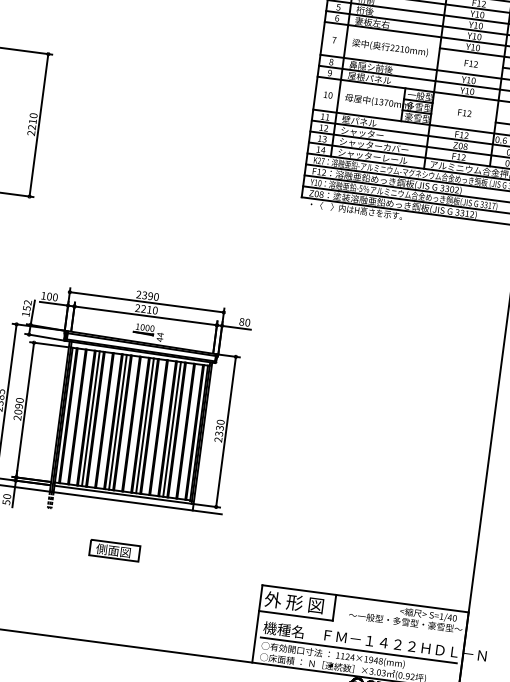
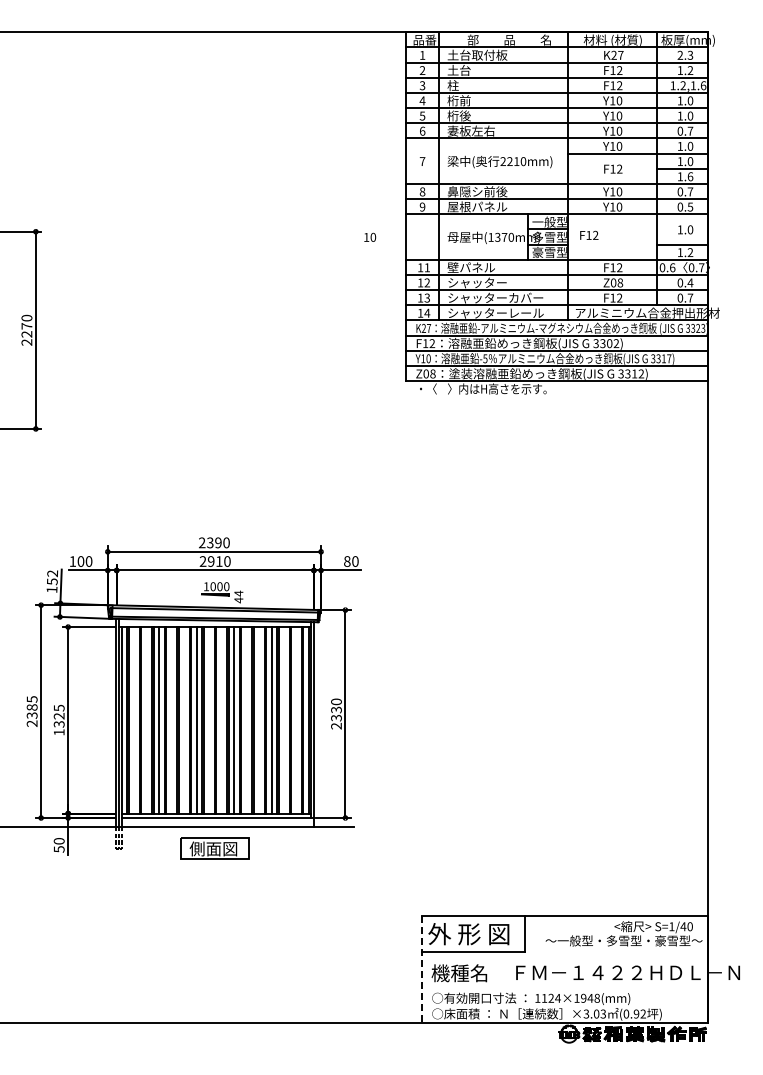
text: (328, 94) -> (370, 236), moved
text: (465, 112) -> (589, 234), moved
text: (32, 121) -> (26, 326), 2210 -> 2270
text: (143, 308) -> (210, 561), 2210 -> 2910
text: (18, 408) -> (58, 719), 2090 -> 1325
part: (114, 550) -> (214, 848), moved
line: (257, 623) -> (422, 969), solid -> dashed
line: (358, 650) -> (564, 987), removed

